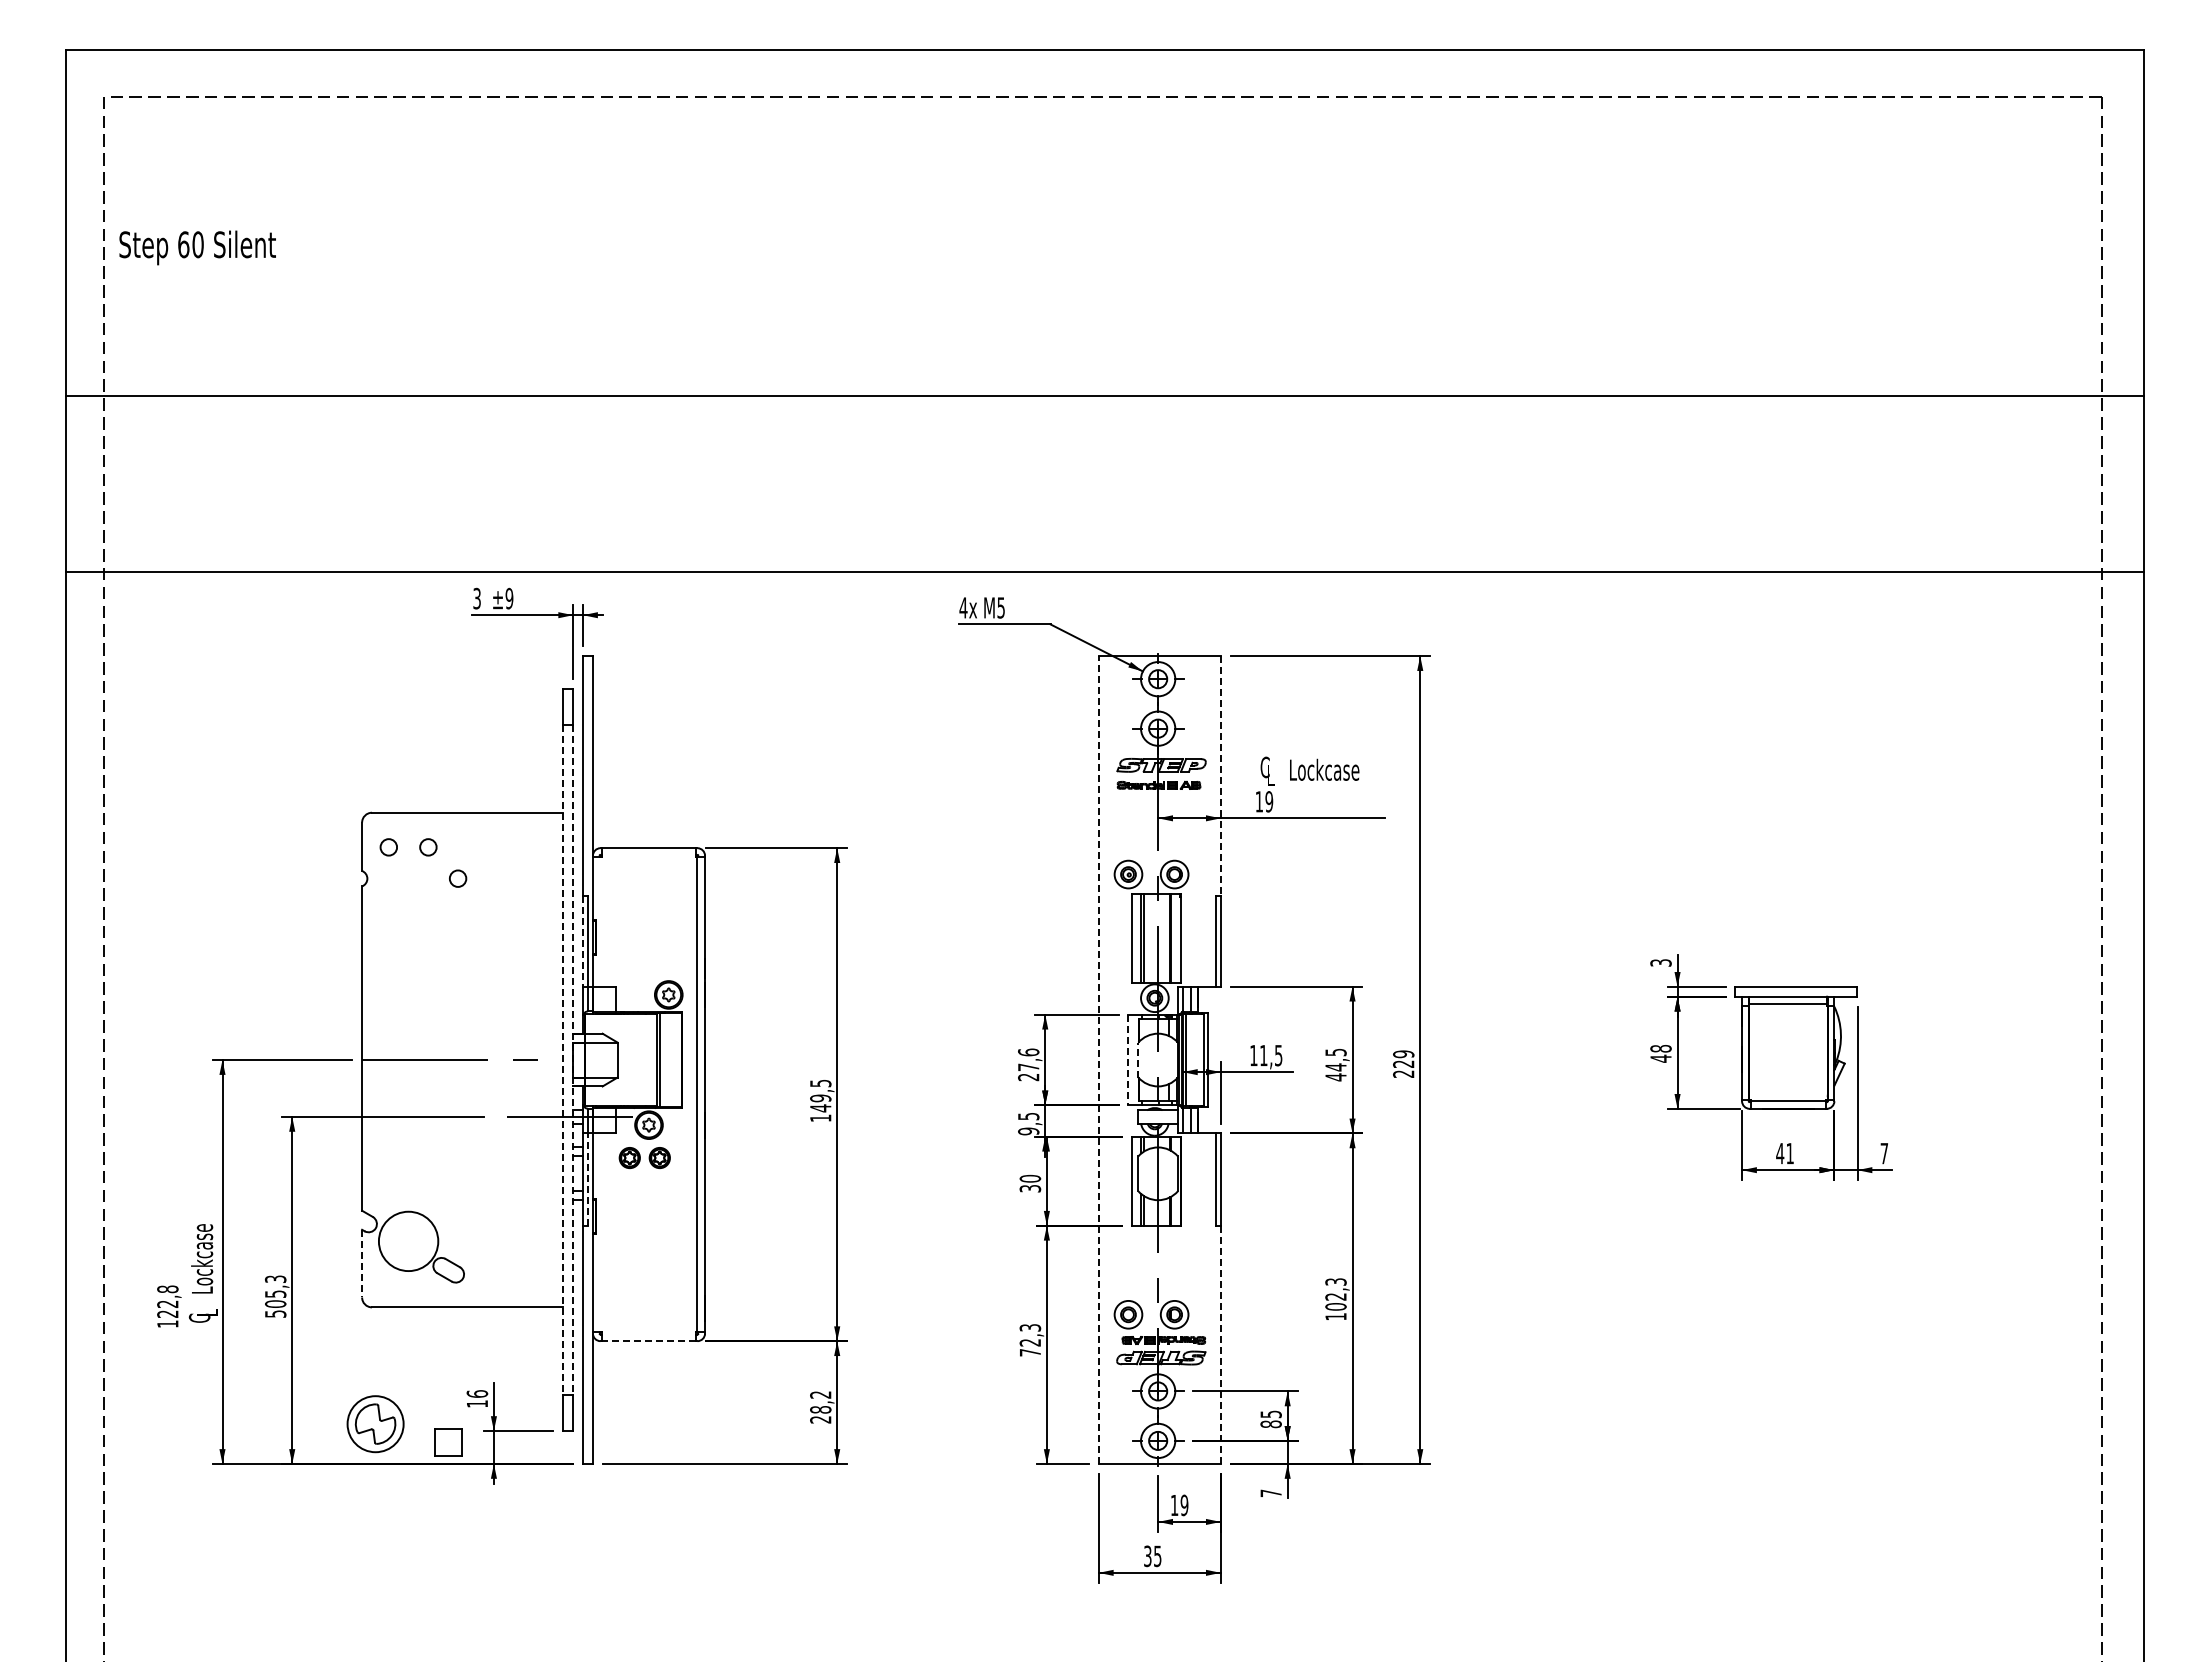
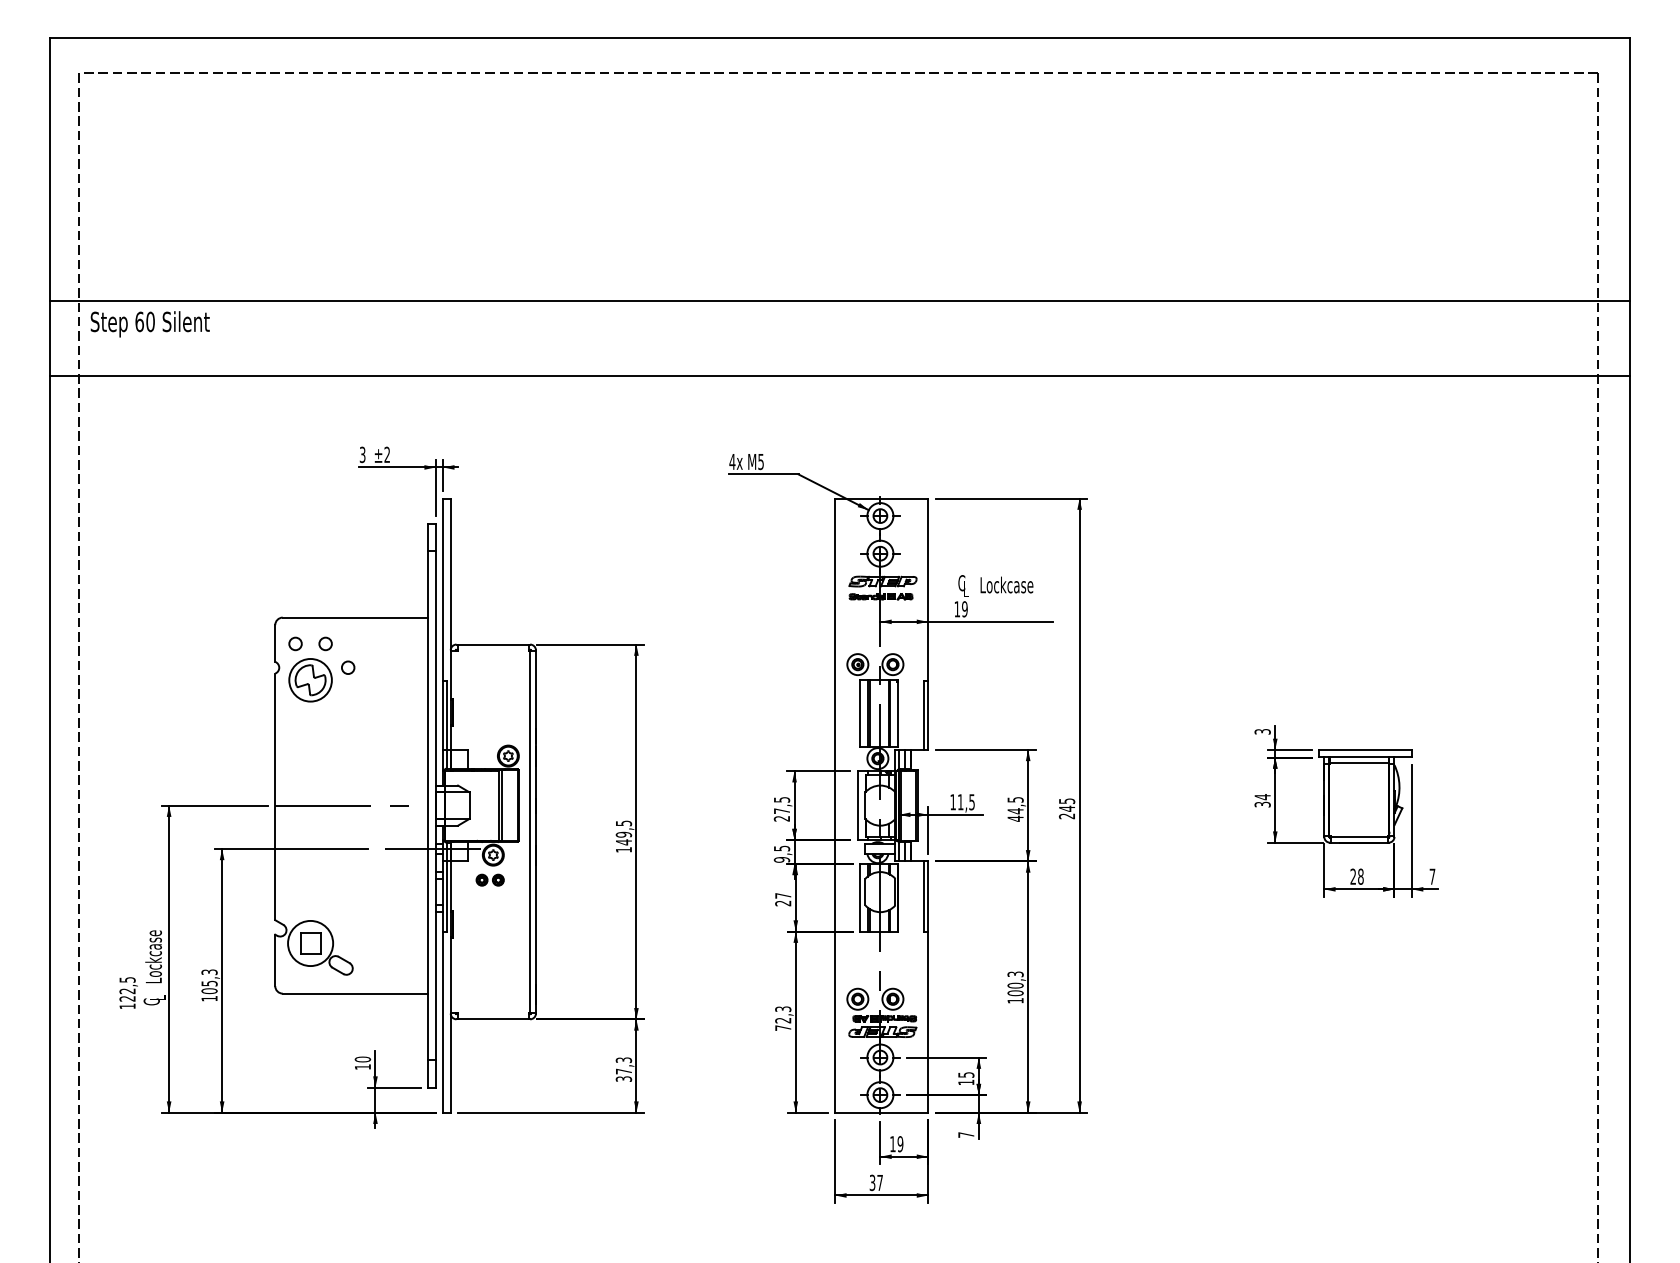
text: (197, 247) -> (150, 323), moved
line: (1104, 572) -> (839, 376), moved
text: (509, 598) -> (387, 454), ±9 -> ±2
line: (1220, 776) -> (927, 590), dashed -> solid
line: (583, 941) -> (443, 715), dashed -> solid
text: (1028, 1052) -> (781, 799), 27,6 -> 27,5
text: (1660, 1053) -> (1262, 800), 48 -> 34
line: (1138, 1059) -> (865, 805), dashed -> solid
text: (1403, 1059) -> (1066, 805), 229 -> 245
line: (563, 1060) -> (428, 805), dashed -> solid
line: (573, 1060) -> (435, 805), dashed -> solid
line: (1098, 1060) -> (835, 805), dashed -> solid
line: (1128, 1060) -> (857, 805), dashed -> solid
text: (1785, 1153) -> (1357, 876), 41 -> 28
part: (644, 1158) -> (489, 880), size x0.71
line: (587, 1179) -> (446, 896), dashed -> solid
text: (1030, 1183) -> (783, 899), 30 -> 27
line: (362, 1263) -> (275, 960), dashed -> solid
text: (167, 1289) -> (127, 980), 122,8 -> 122,5
text: (1335, 1296) -> (1015, 985), 102,3 -> 100,3
text: (275, 1313) -> (209, 998), 505,3 -> 105,3
line: (648, 1341) -> (492, 1019), dashed -> solid
line: (1220, 1345) -> (927, 1022), dashed -> solid
text: (476, 1393) -> (362, 1059), 16 -> 10
text: (820, 1407) -> (623, 1069), 28,2 -> 37,3
part: (375, 1424) -> (310, 680), moved
text: (1270, 1424) -> (965, 1082), 85 -> 15
part: (448, 1442) -> (310, 943), moved
text: (1157, 1556) -> (879, 1183), 35 -> 37

